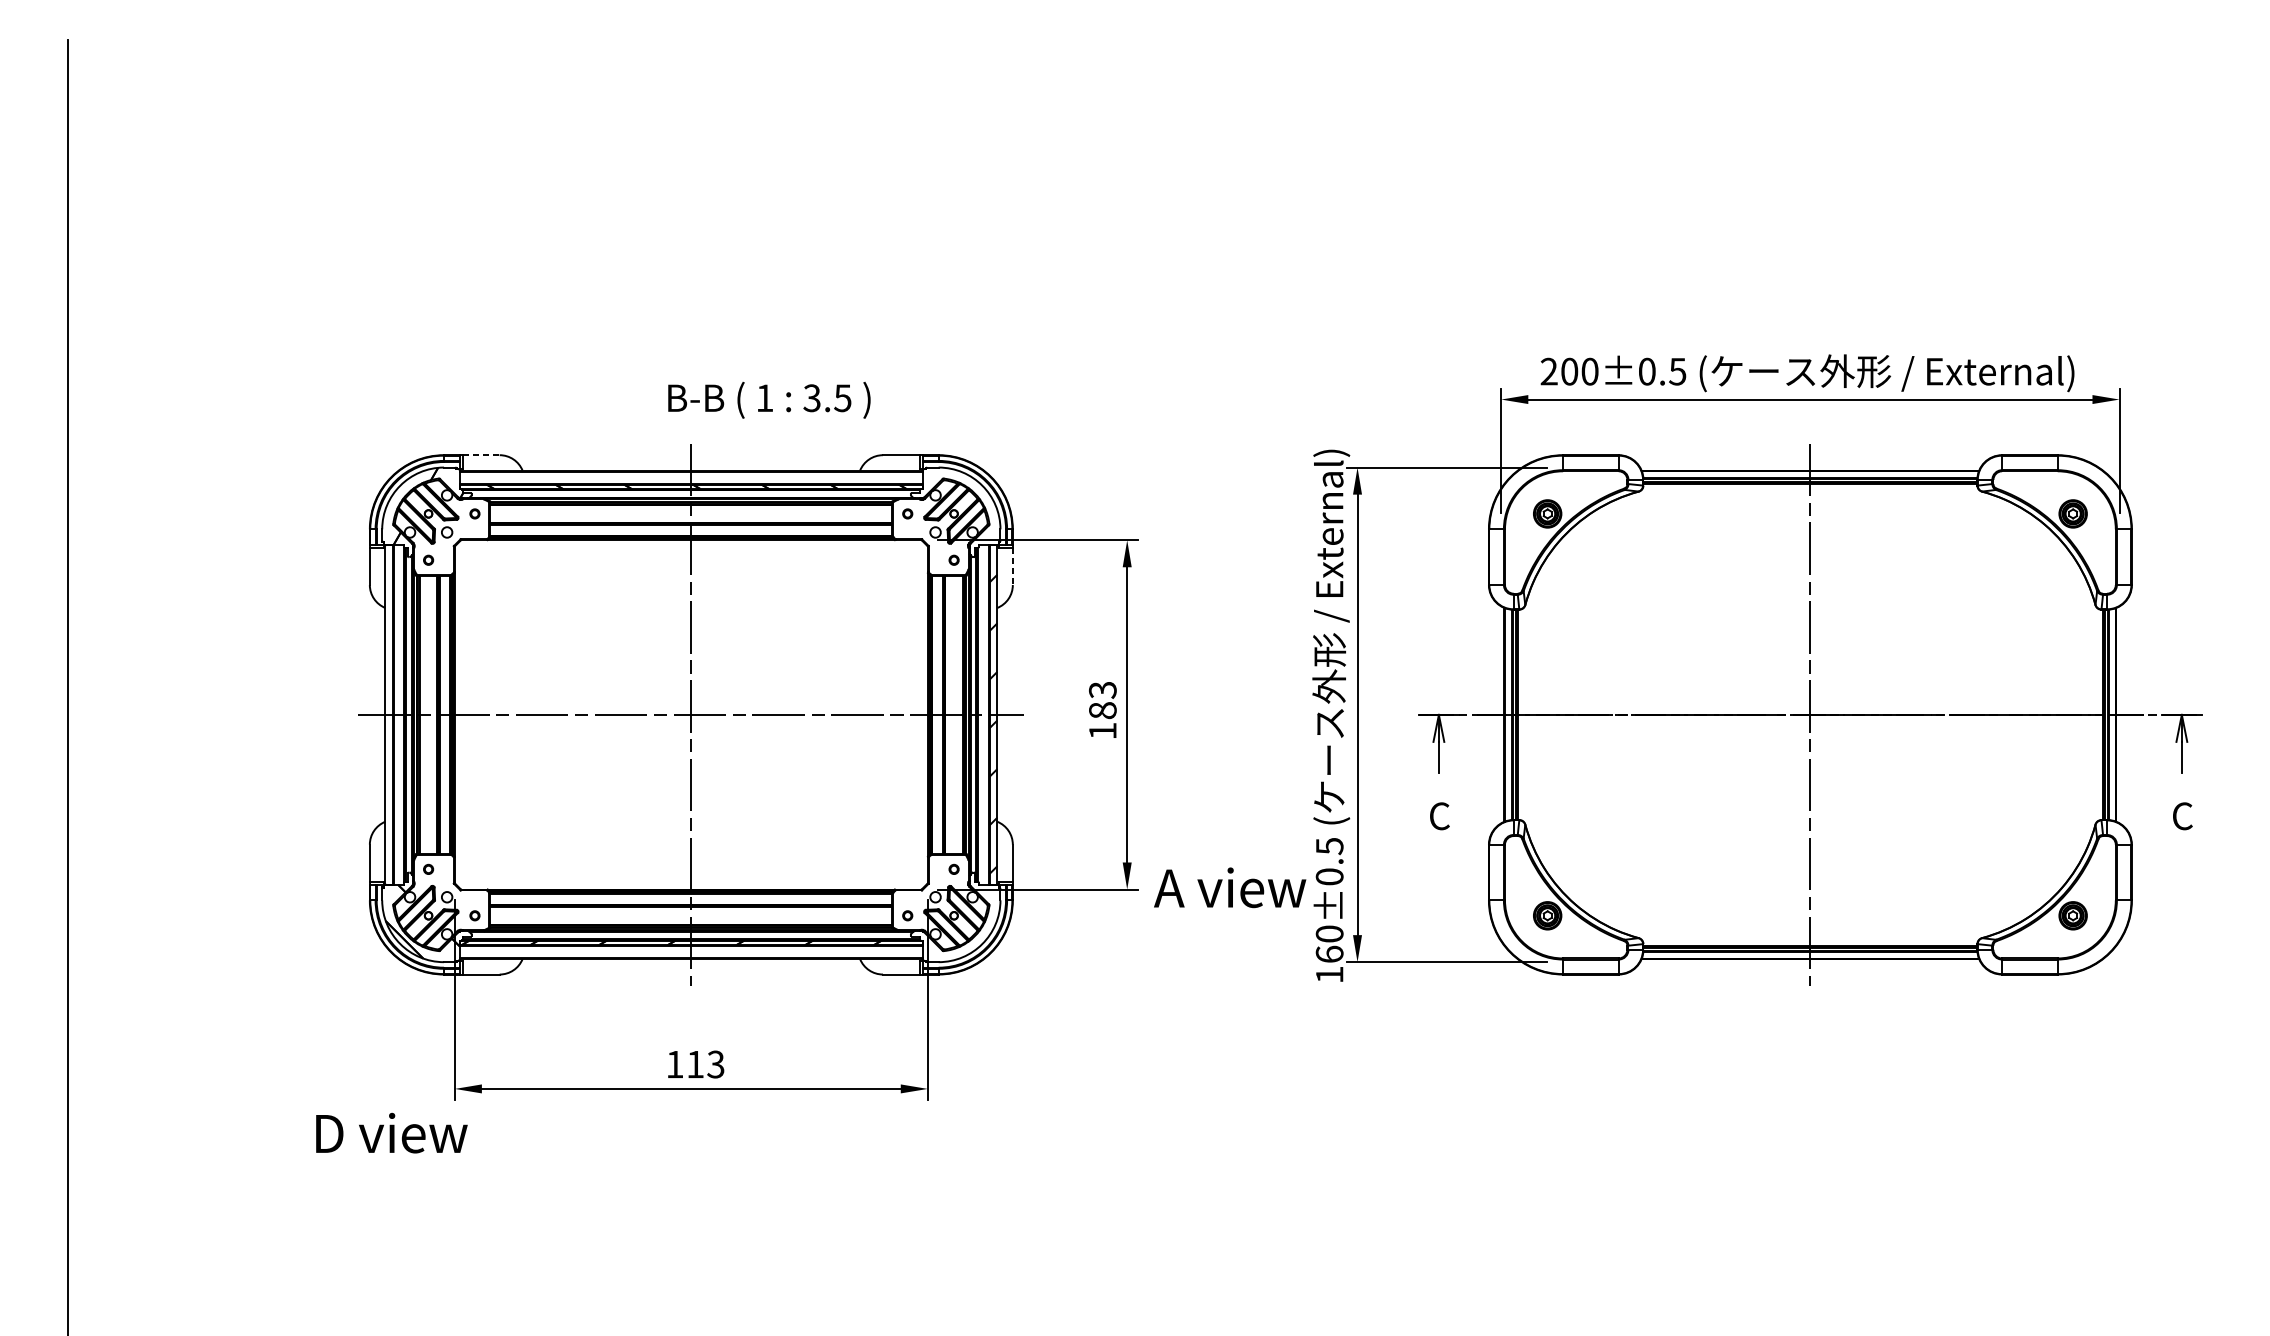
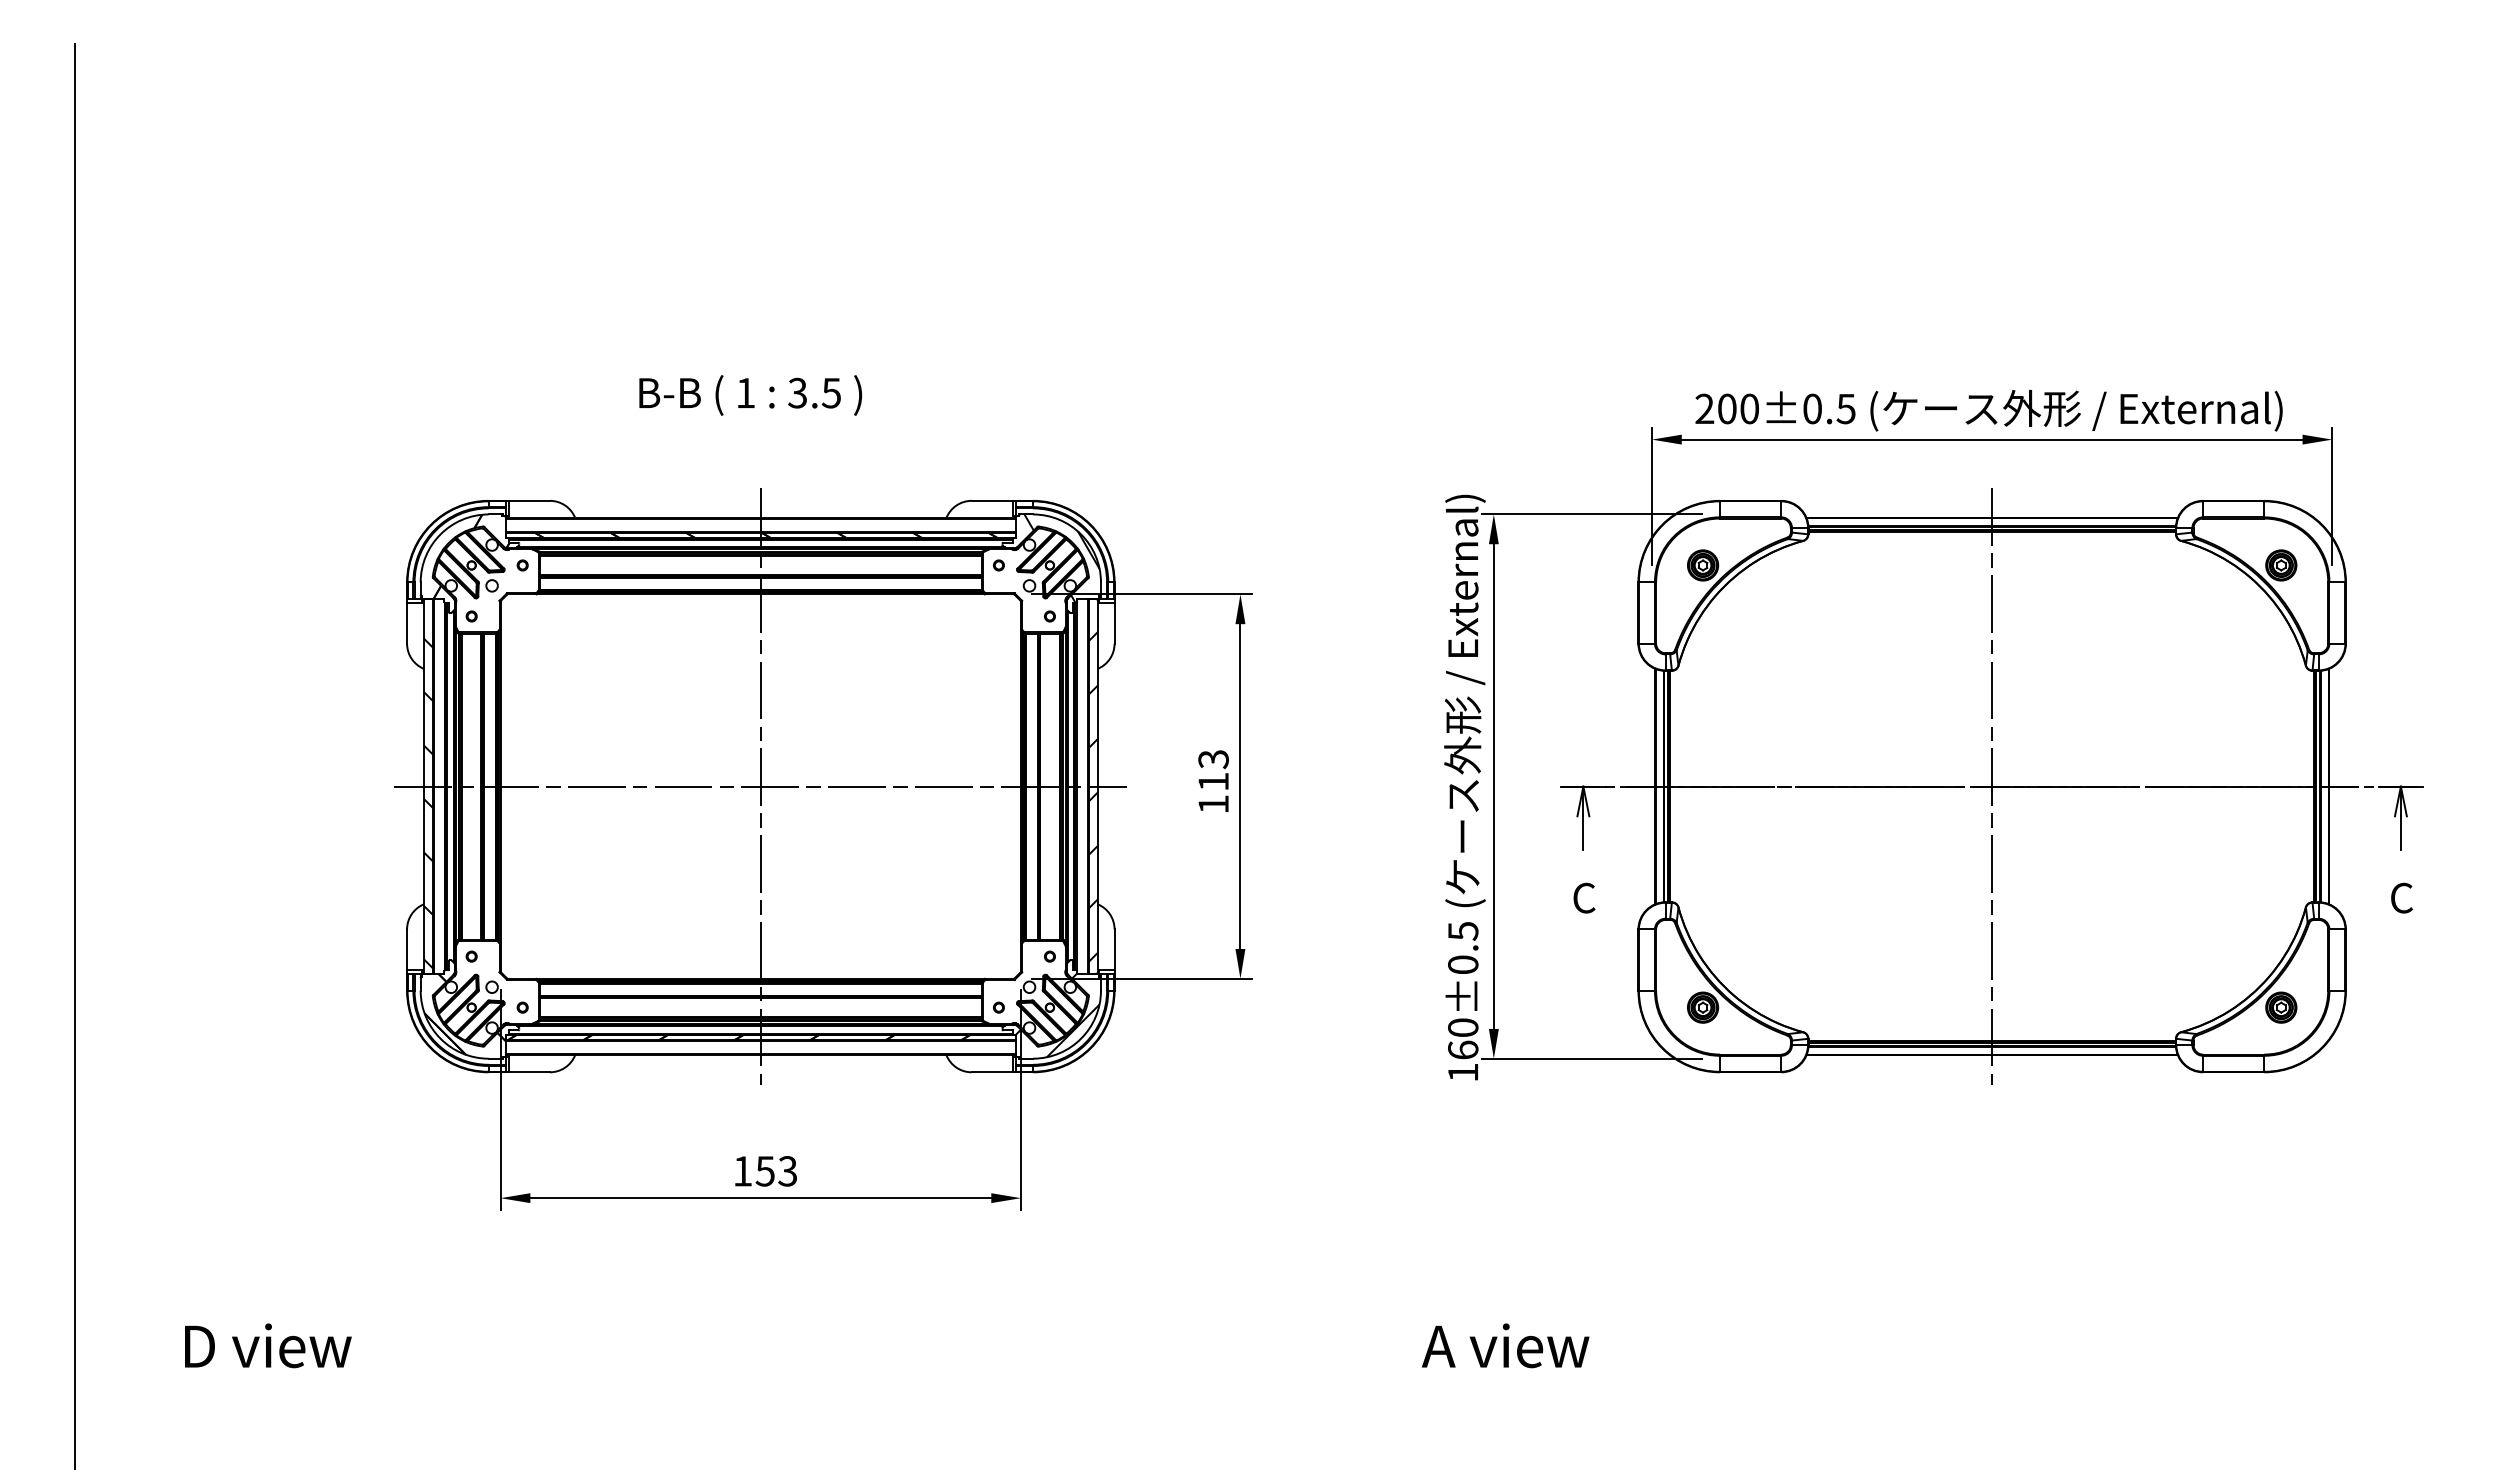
text: (769, 400) -> (750, 395), moved
line: (482, 454) -> (530, 500), dashed -> solid
hatch: (964, 507) -> (1061, 558), added
line: (1012, 566) -> (1114, 623), dashed -> solid
text: (1102, 710) -> (1213, 781), 183 -> 113
hatch: (389, 729) -> (428, 802), added
text: (1229, 887) -> (1505, 1345), moved
hatch: (960, 922) -> (1057, 1015), added
text: (694, 1064) -> (764, 1171), 113 -> 153
text: (392, 1132) -> (268, 1345), moved

